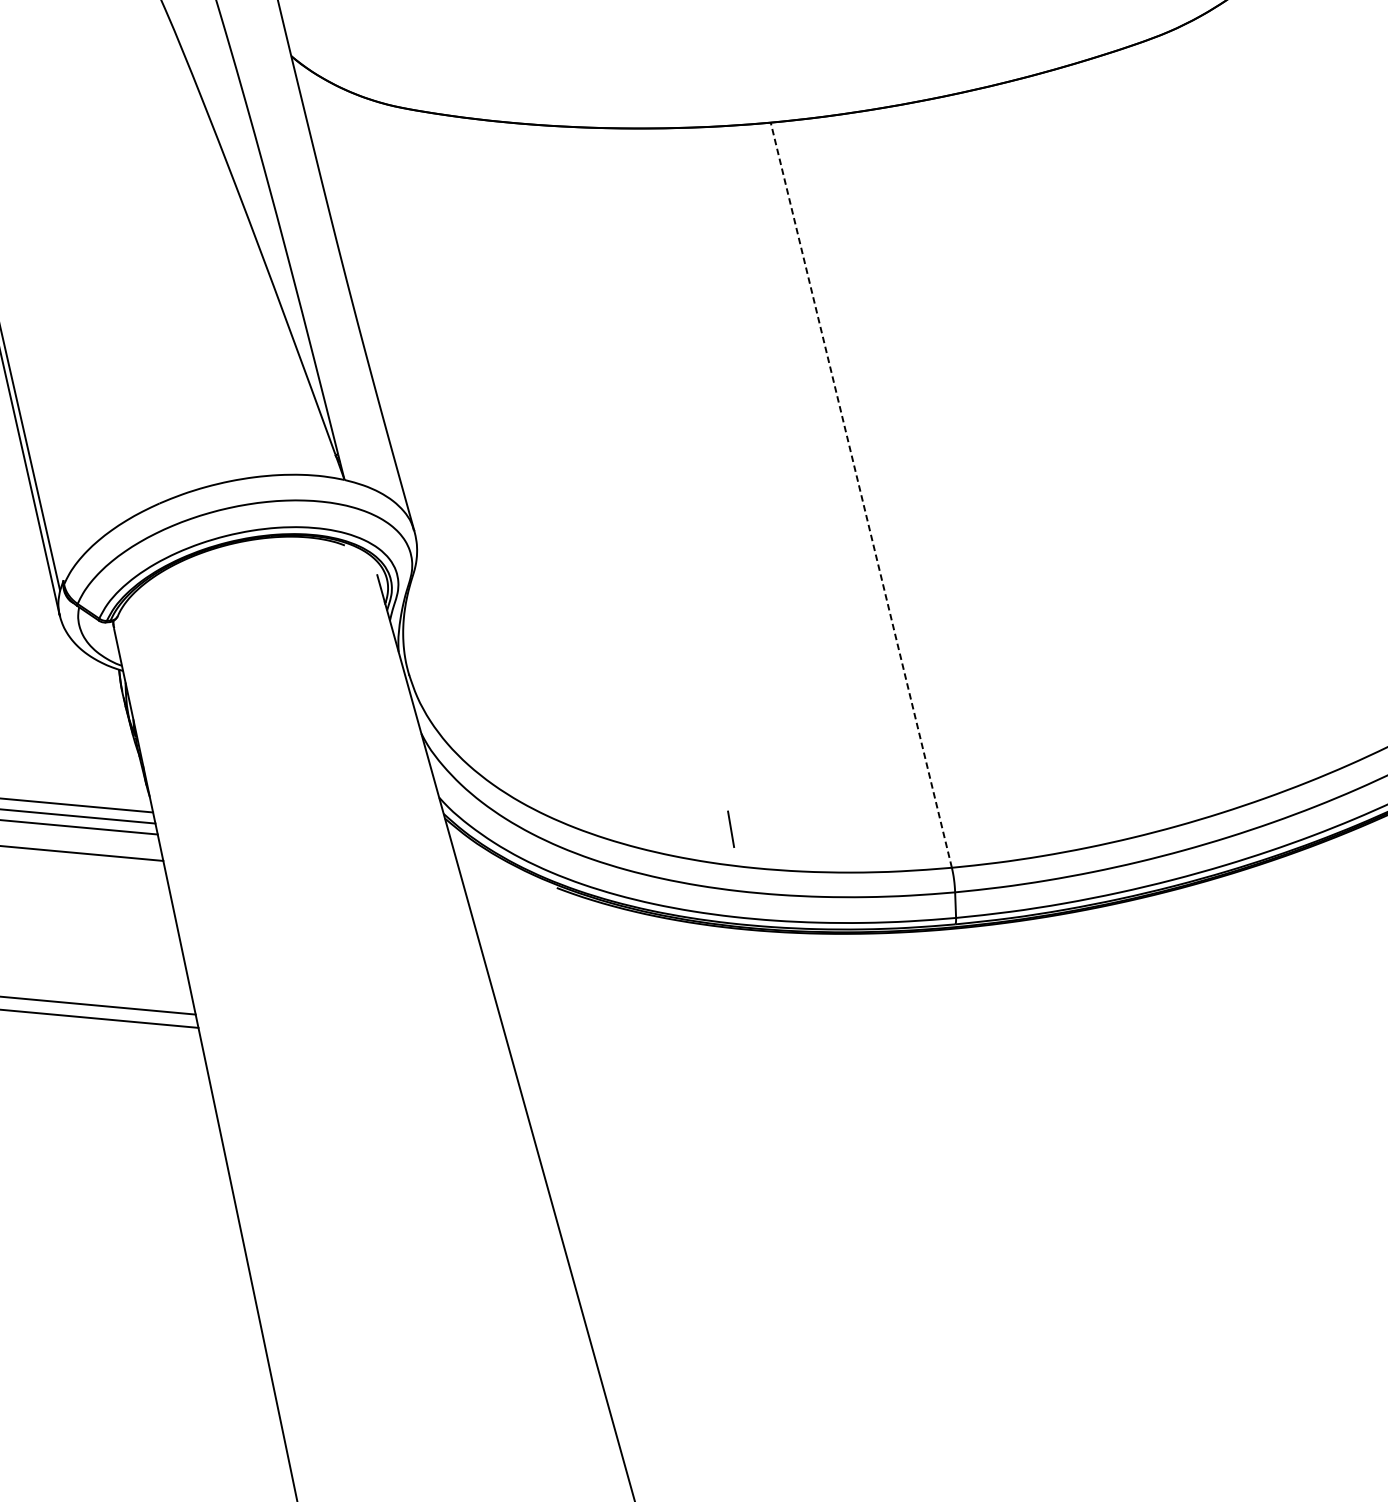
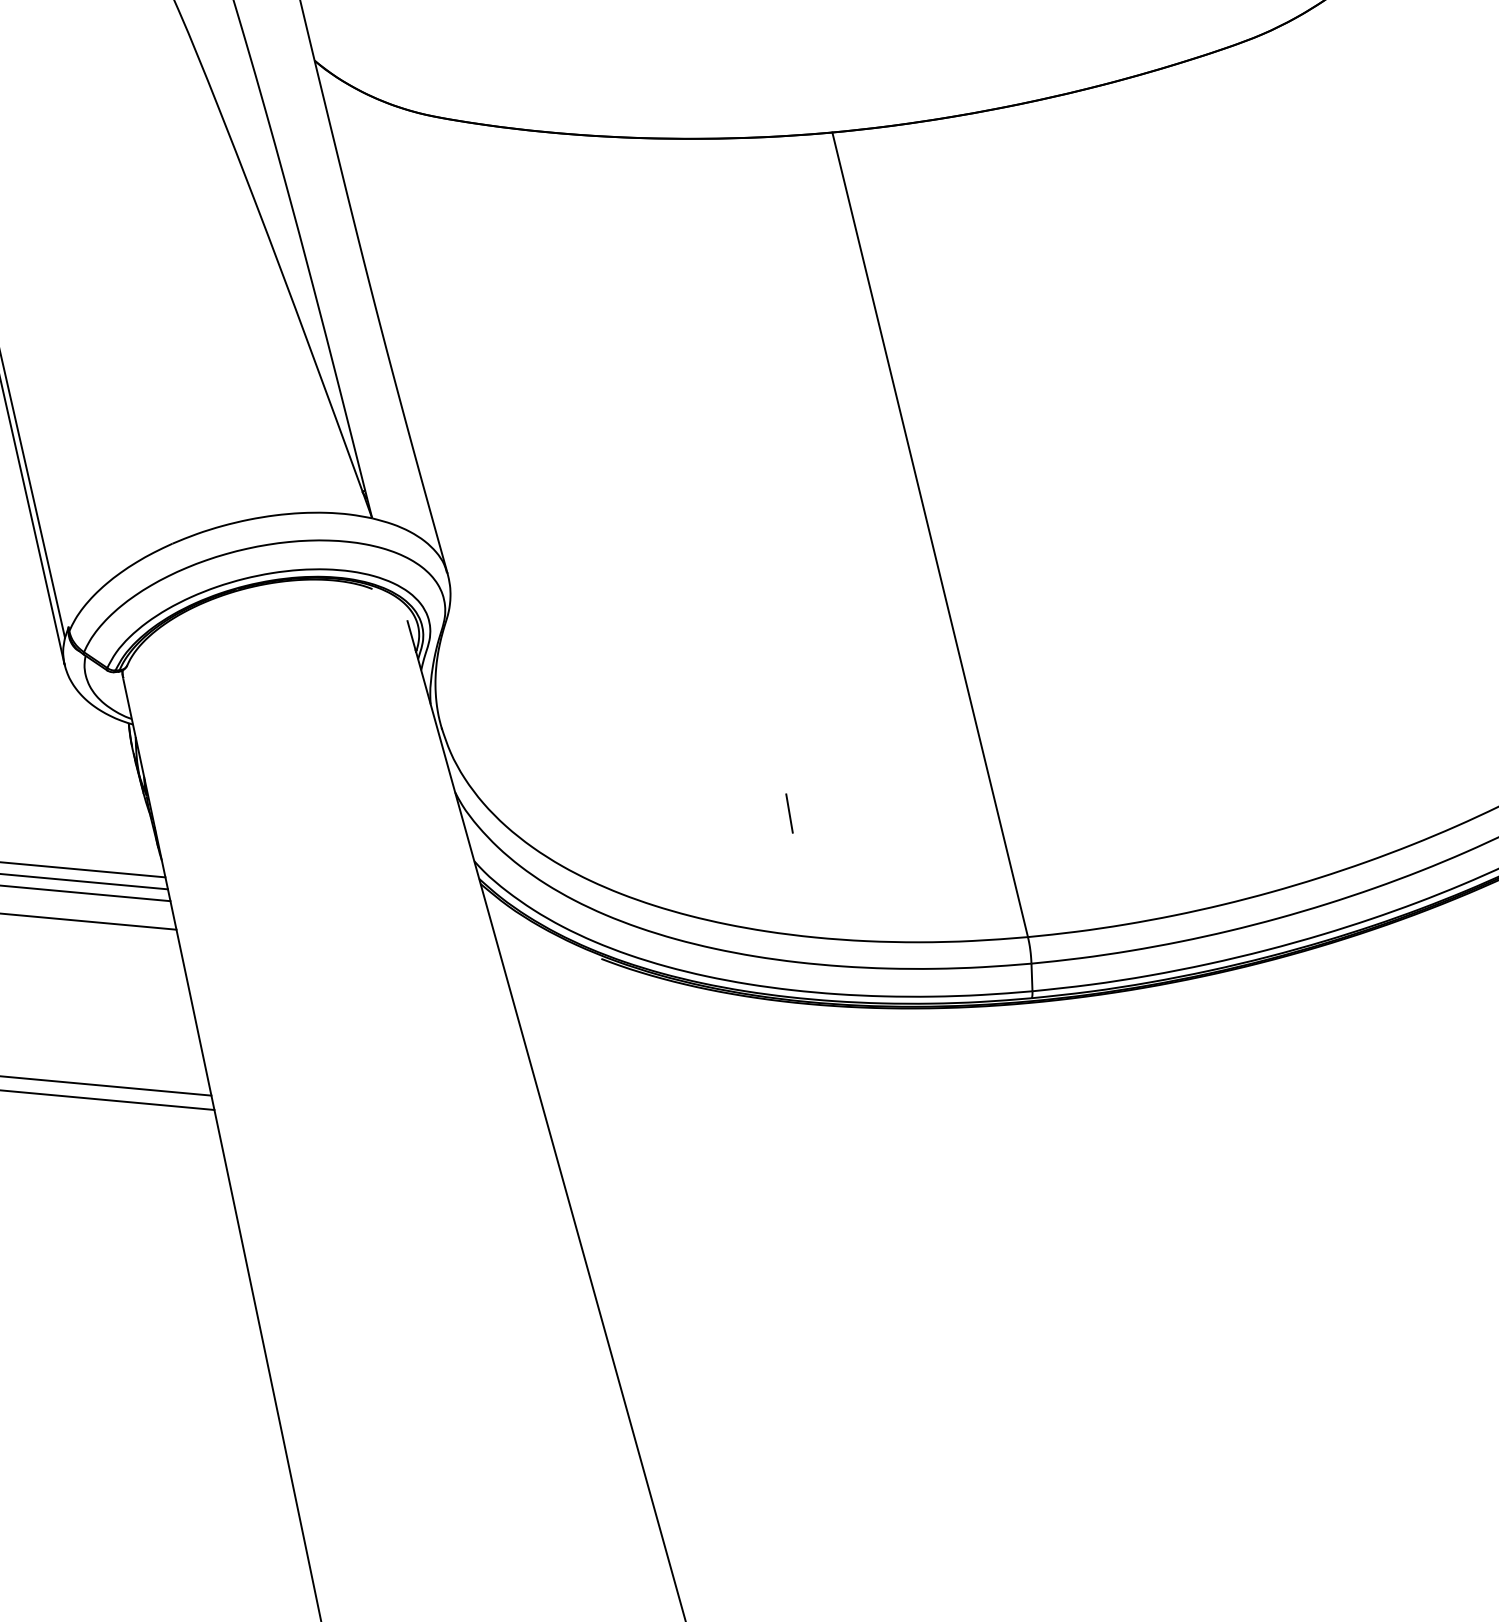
line: (861, 494) -> (930, 534), dashed -> solid
line: (731, 829) -> (789, 813), moved

